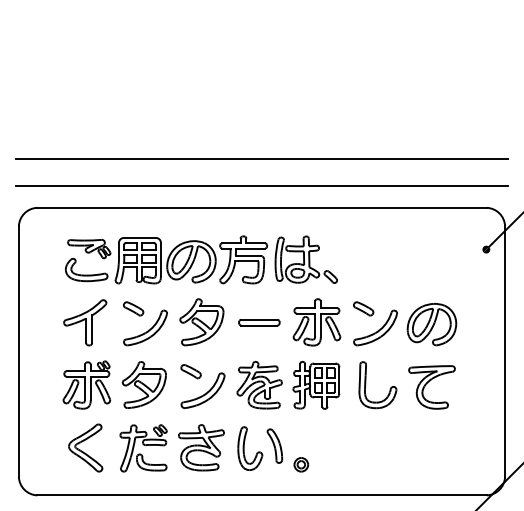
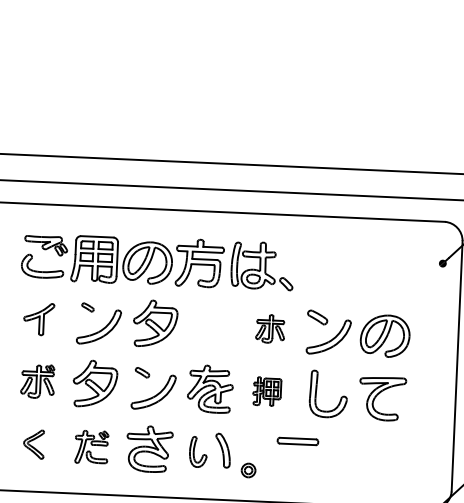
part: (133, 308) -> (87, 307), size x0.6
part: (85, 322) -> (39, 318), size x0.7
part: (259, 322) -> (298, 441), moved
part: (316, 322) -> (269, 329), size x0.6
part: (190, 371) -> (141, 372), size x0.7
part: (86, 384) -> (37, 380), size x0.7
part: (316, 384) -> (267, 390), size x0.6
part: (85, 447) -> (33, 443), size x0.6
part: (143, 448) -> (91, 447), size x0.7
part: (250, 448) -> (198, 452), size x0.7

